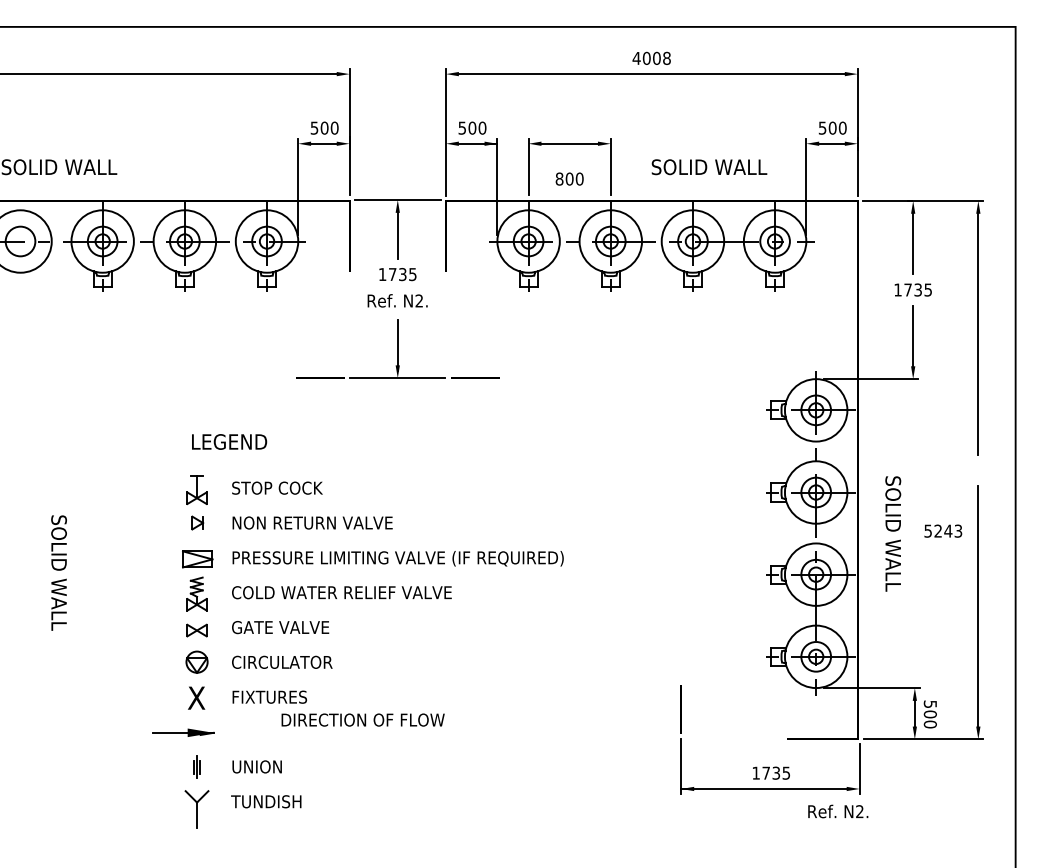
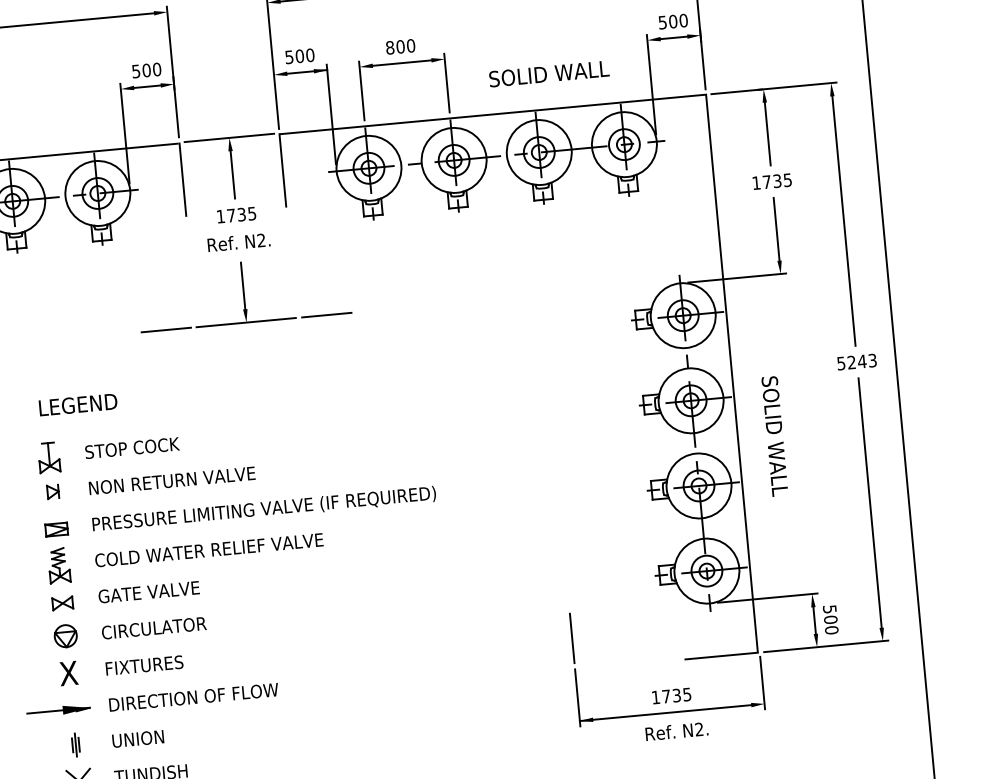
text: (569, 178) -> (400, 46), moved
text: (943, 530) -> (857, 361), moved
part: (197, 559) -> (56, 529), size x0.71
text: (362, 719) -> (193, 696), moved
text: (838, 811) -> (677, 731), moved

